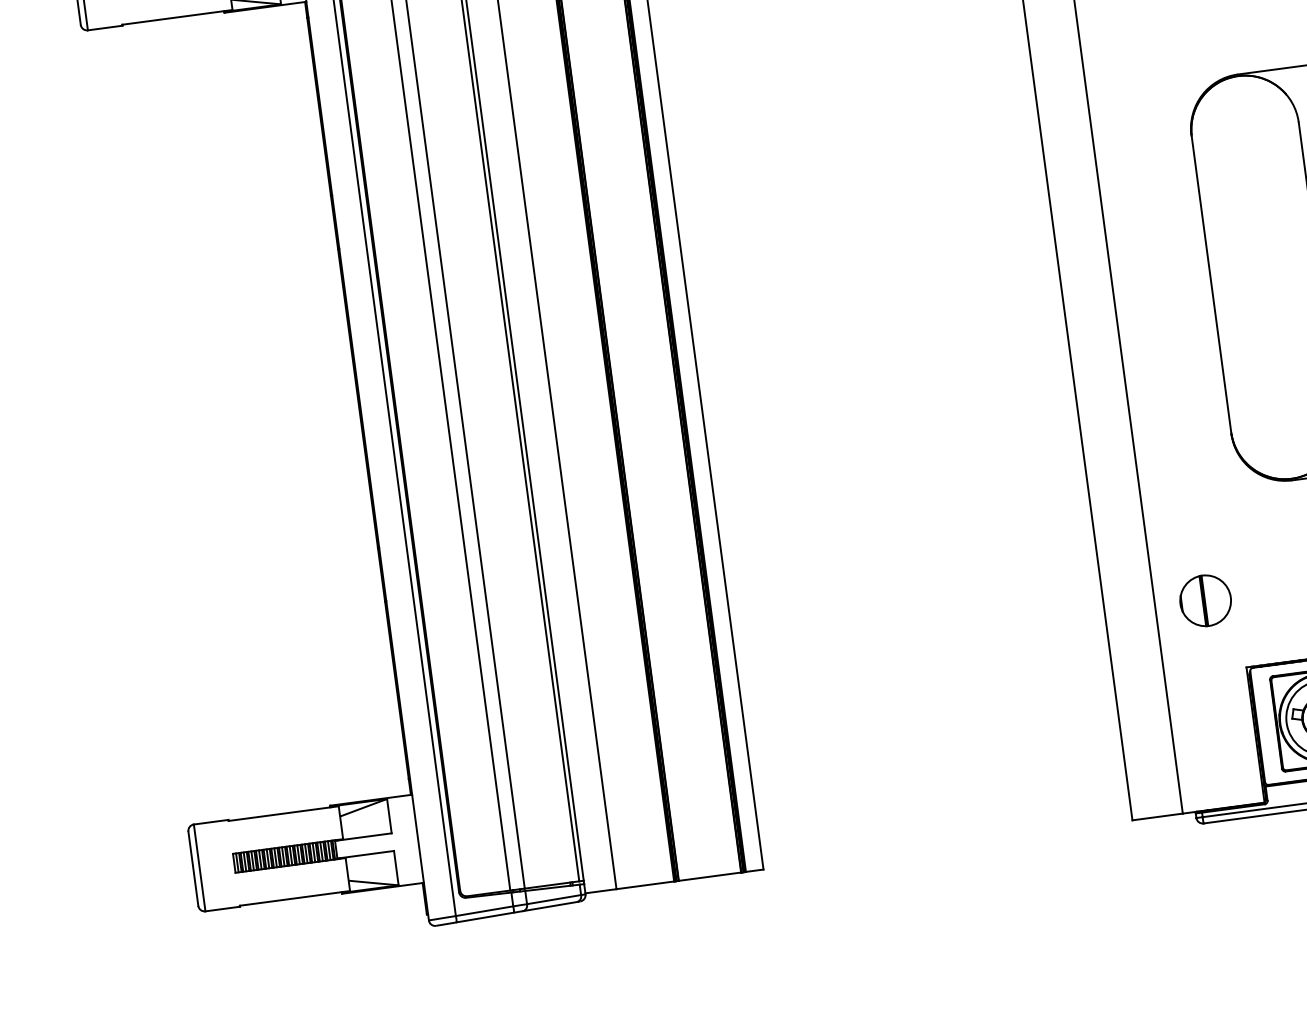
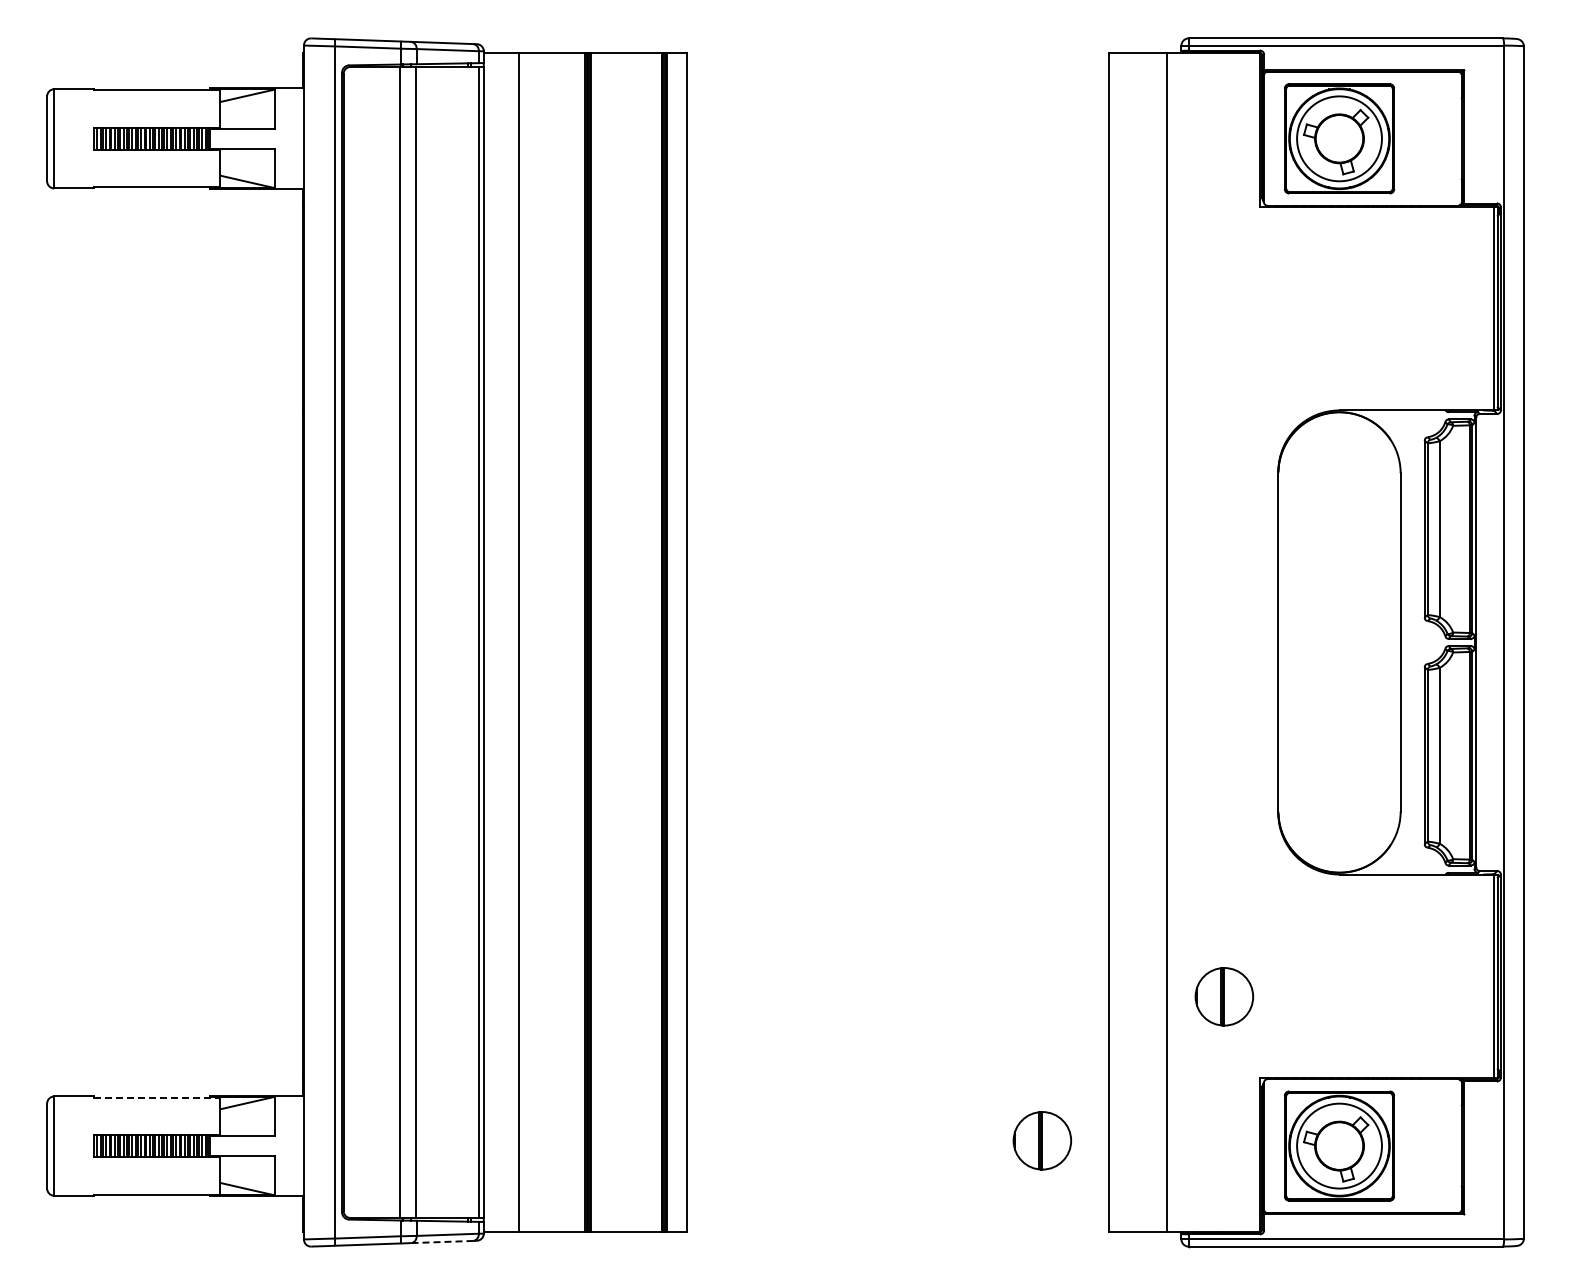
part: (1063, 747) -> (1042, 1140), added
line: (283, 813) -> (156, 1097), solid -> dashed
line: (549, 907) -> (441, 1242), solid -> dashed

